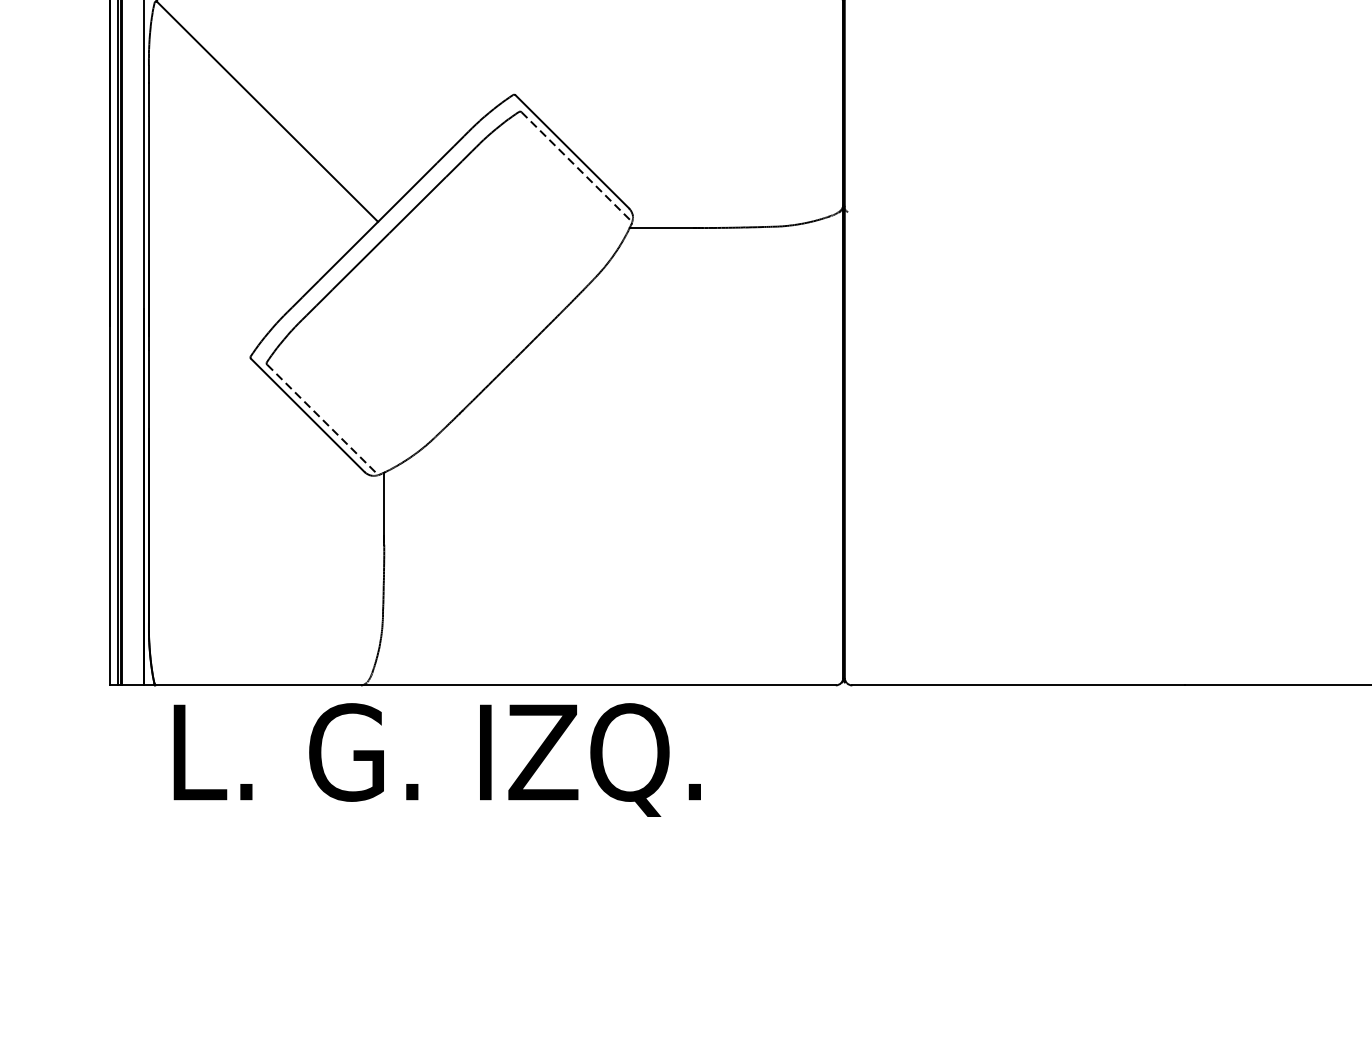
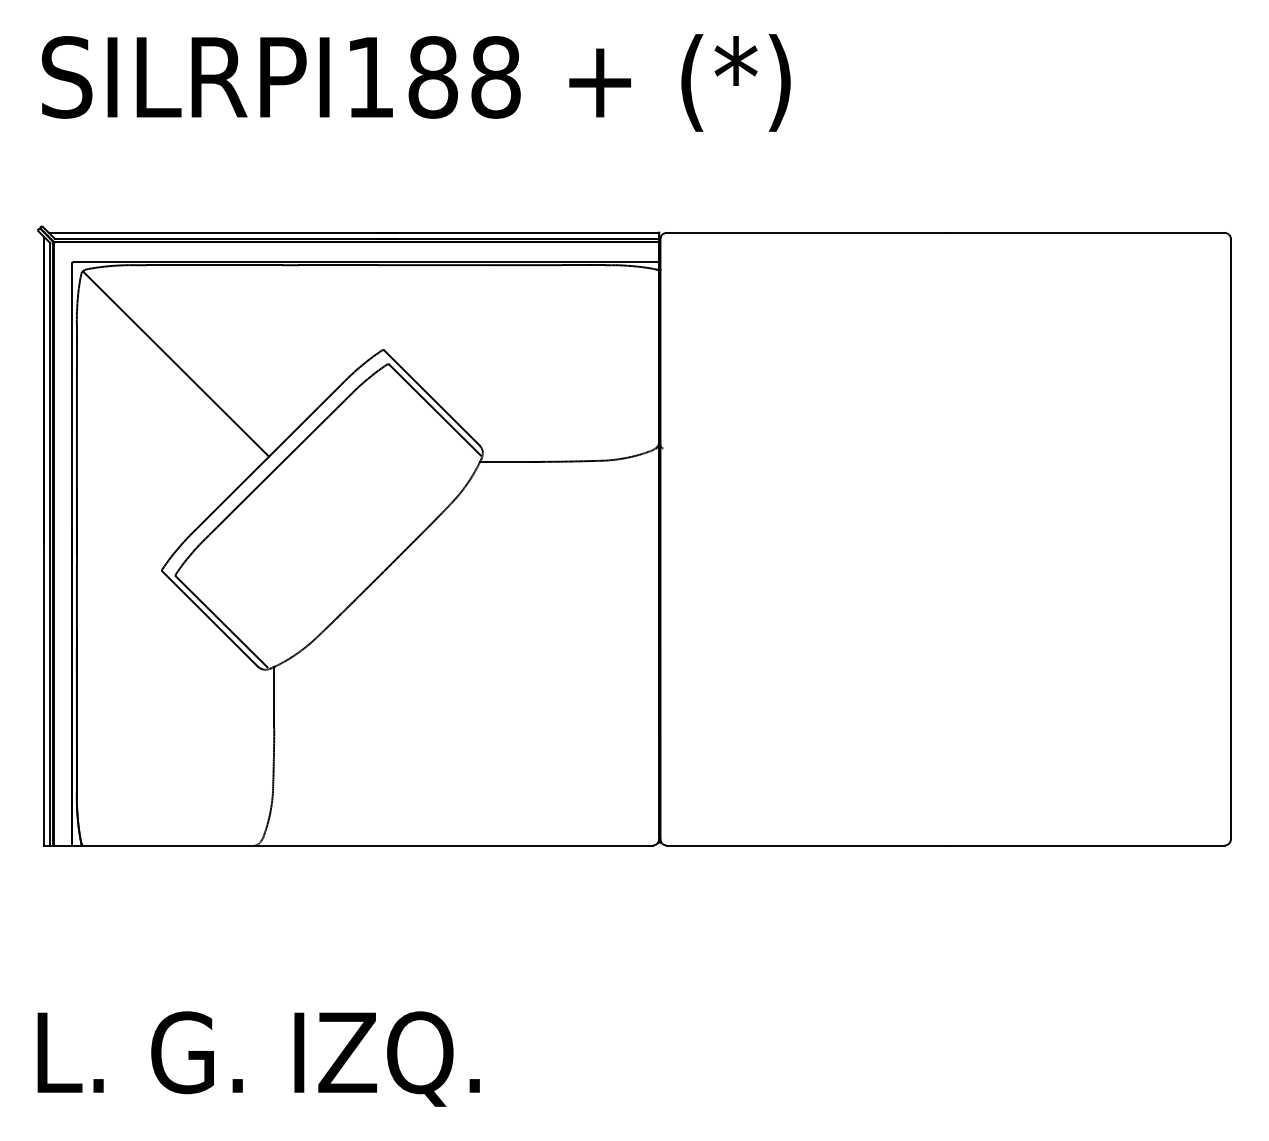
line: (576, 166) -> (435, 410), dashed -> solid
line: (322, 419) -> (222, 622), dashed -> solid
text: (437, 759) -> (258, 1058), moved

